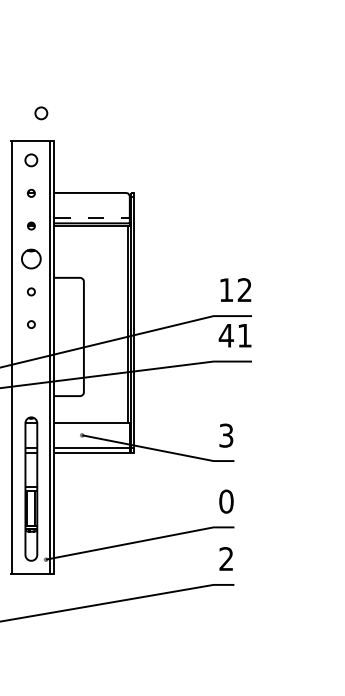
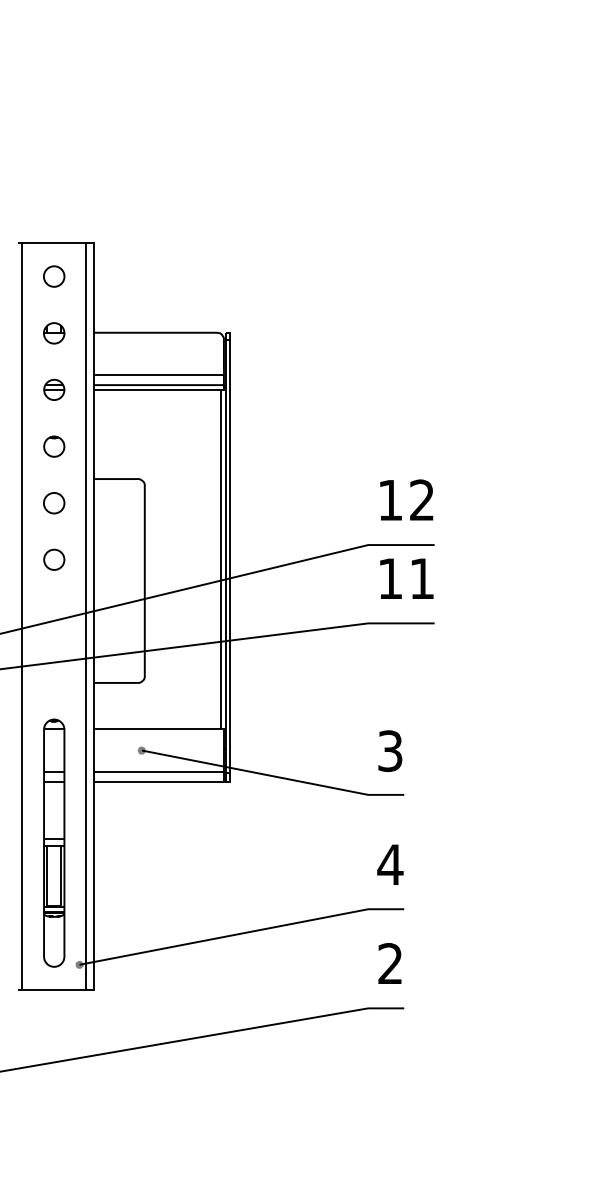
circle: (41, 113) -> (71, 195), removed
part: (31, 193) -> (54, 333), size x1.67
line: (92, 217) -> (159, 375), dashed -> solid
part: (31, 225) -> (54, 388), size x1.67
part: (31, 258) -> (54, 445), size x0.62
circle: (31, 291) -> (54, 502), size x1.67
circle: (31, 324) -> (54, 559), size x1.67
text: (225, 335) -> (388, 578), 41 -> 11
text: (225, 501) -> (388, 864), 0 -> 4

